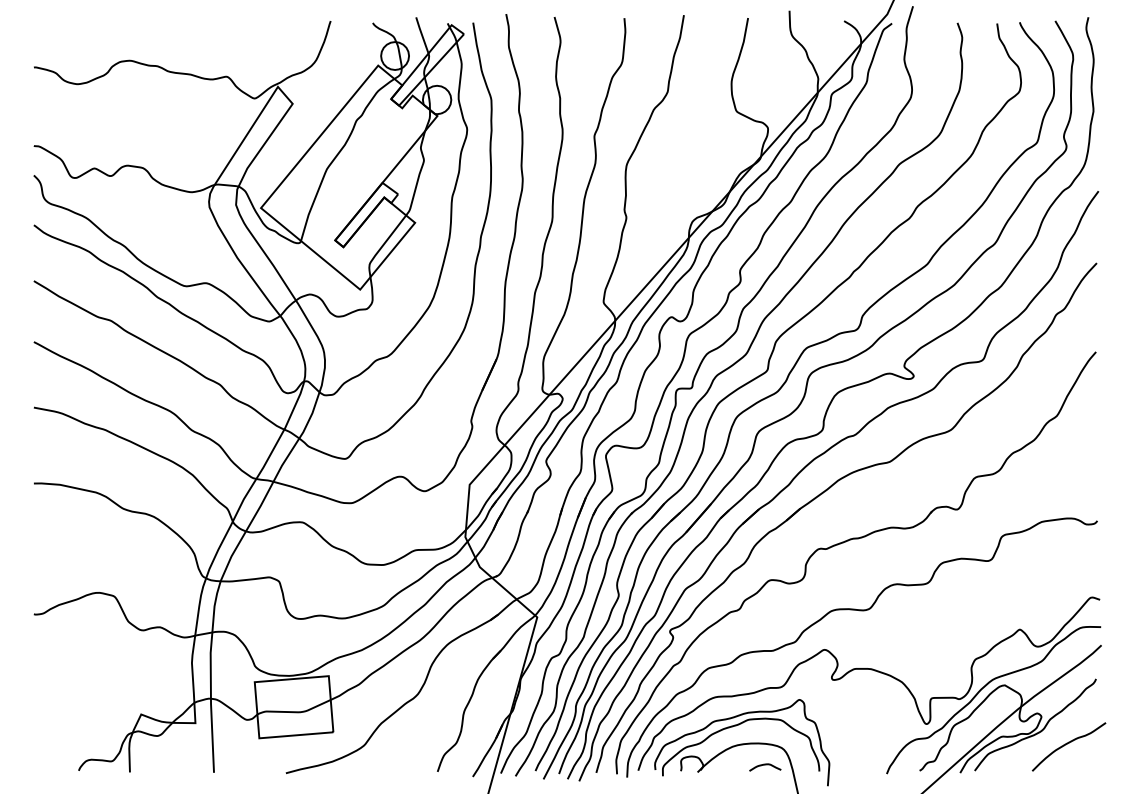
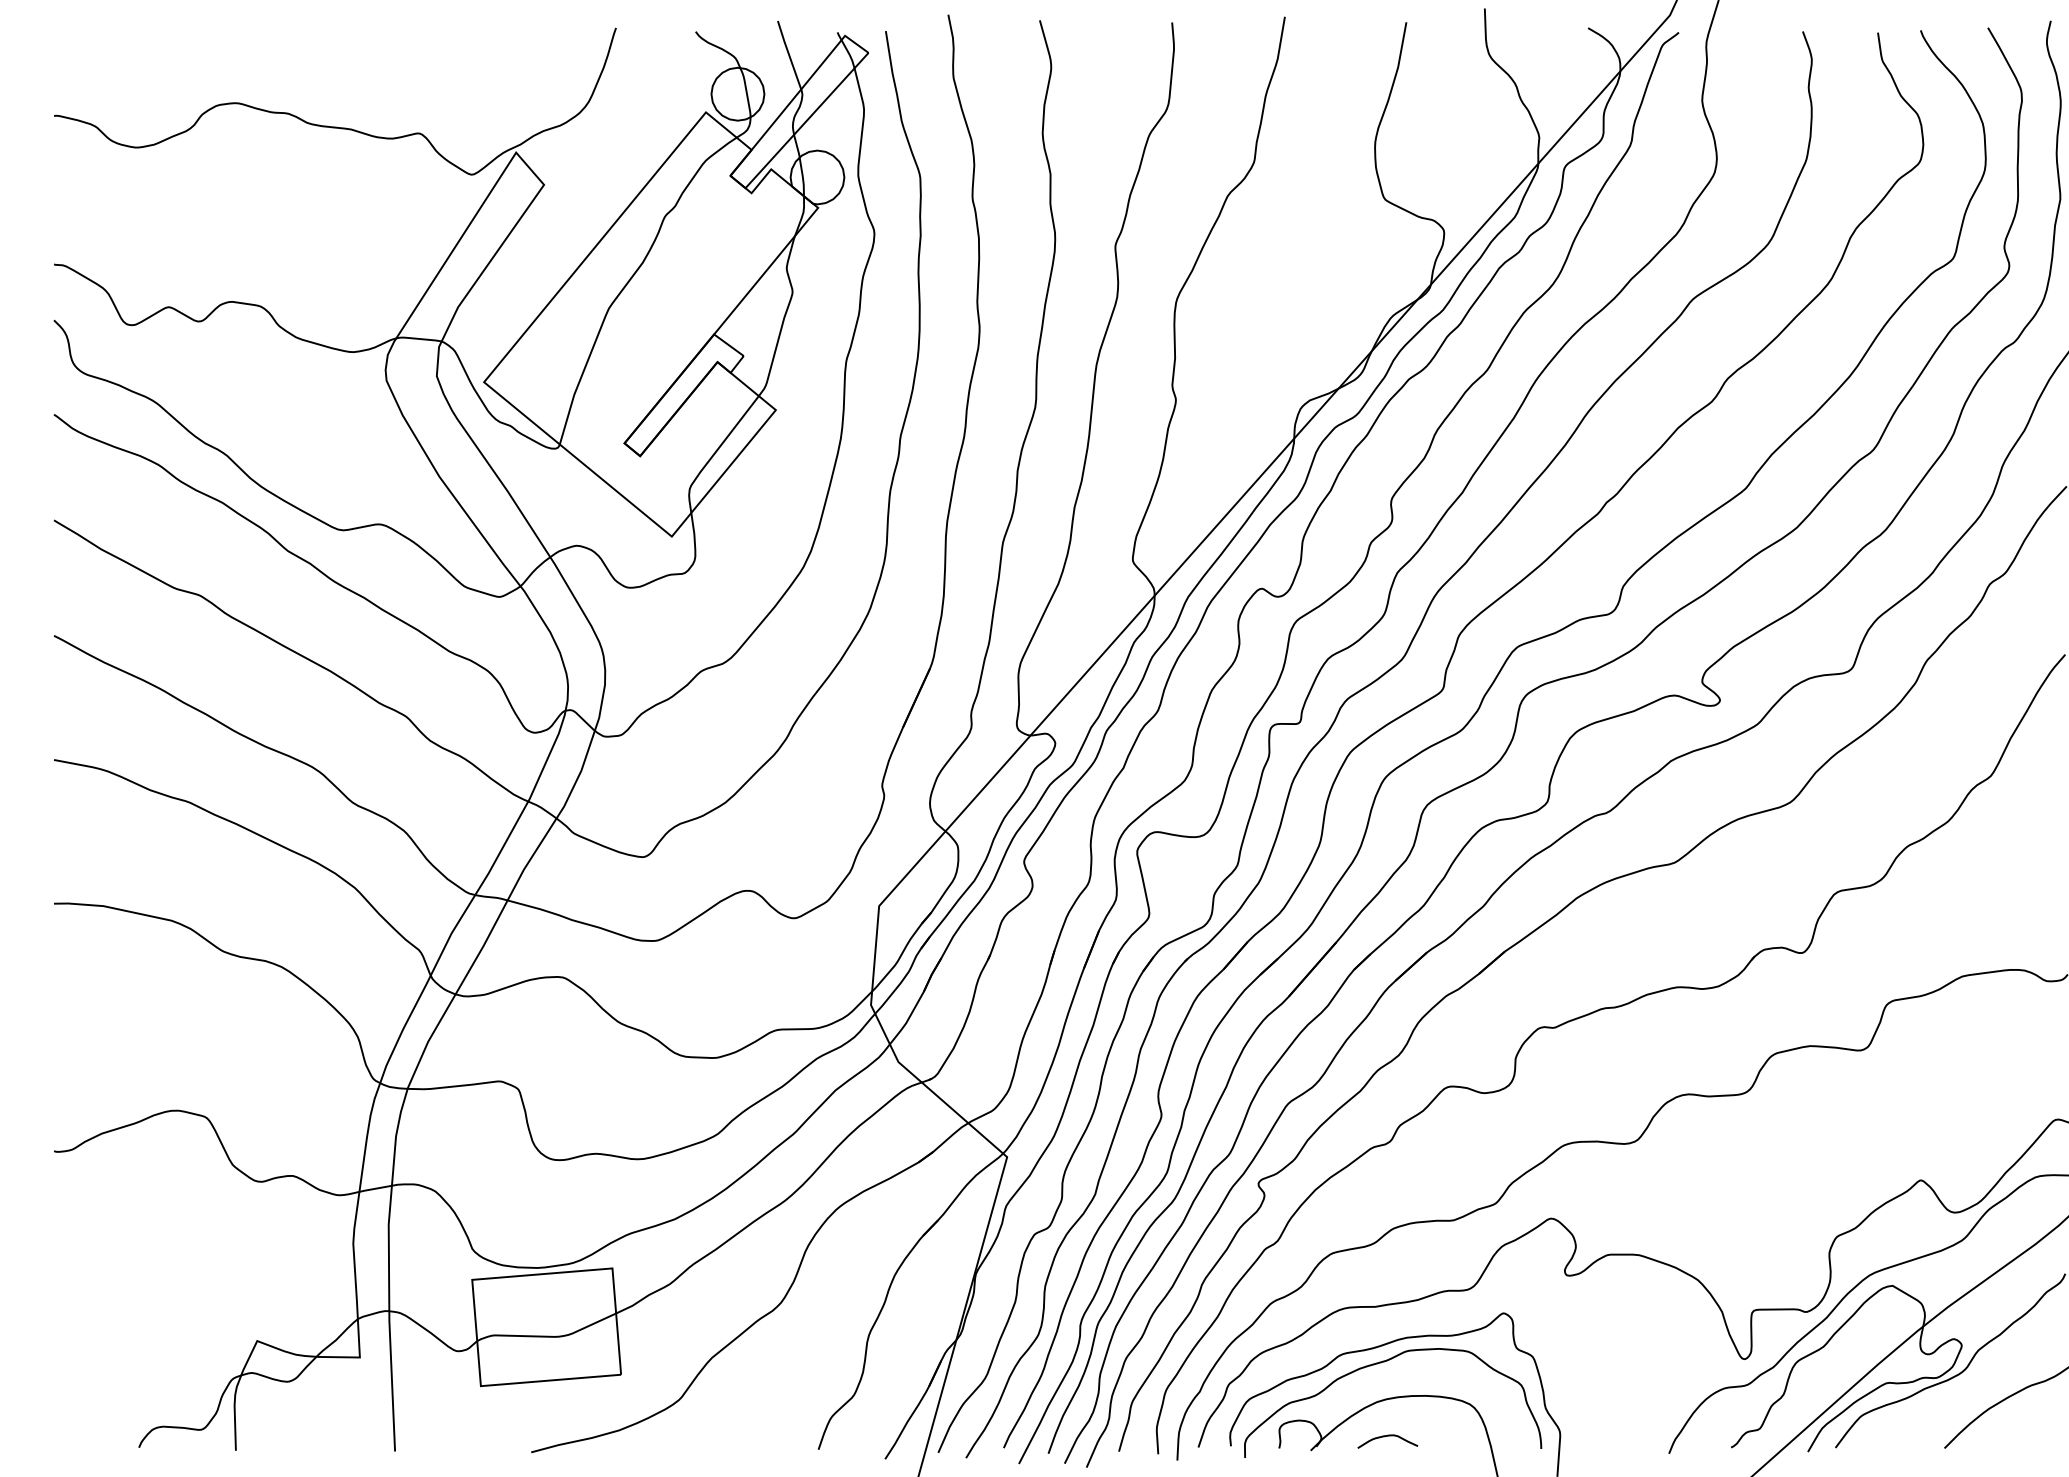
curve: (765, 765) -> (1388, 1437), moved

